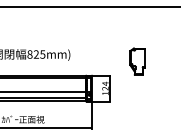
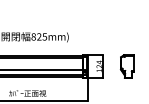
part: (137, 61) -> (127, 66), moved

